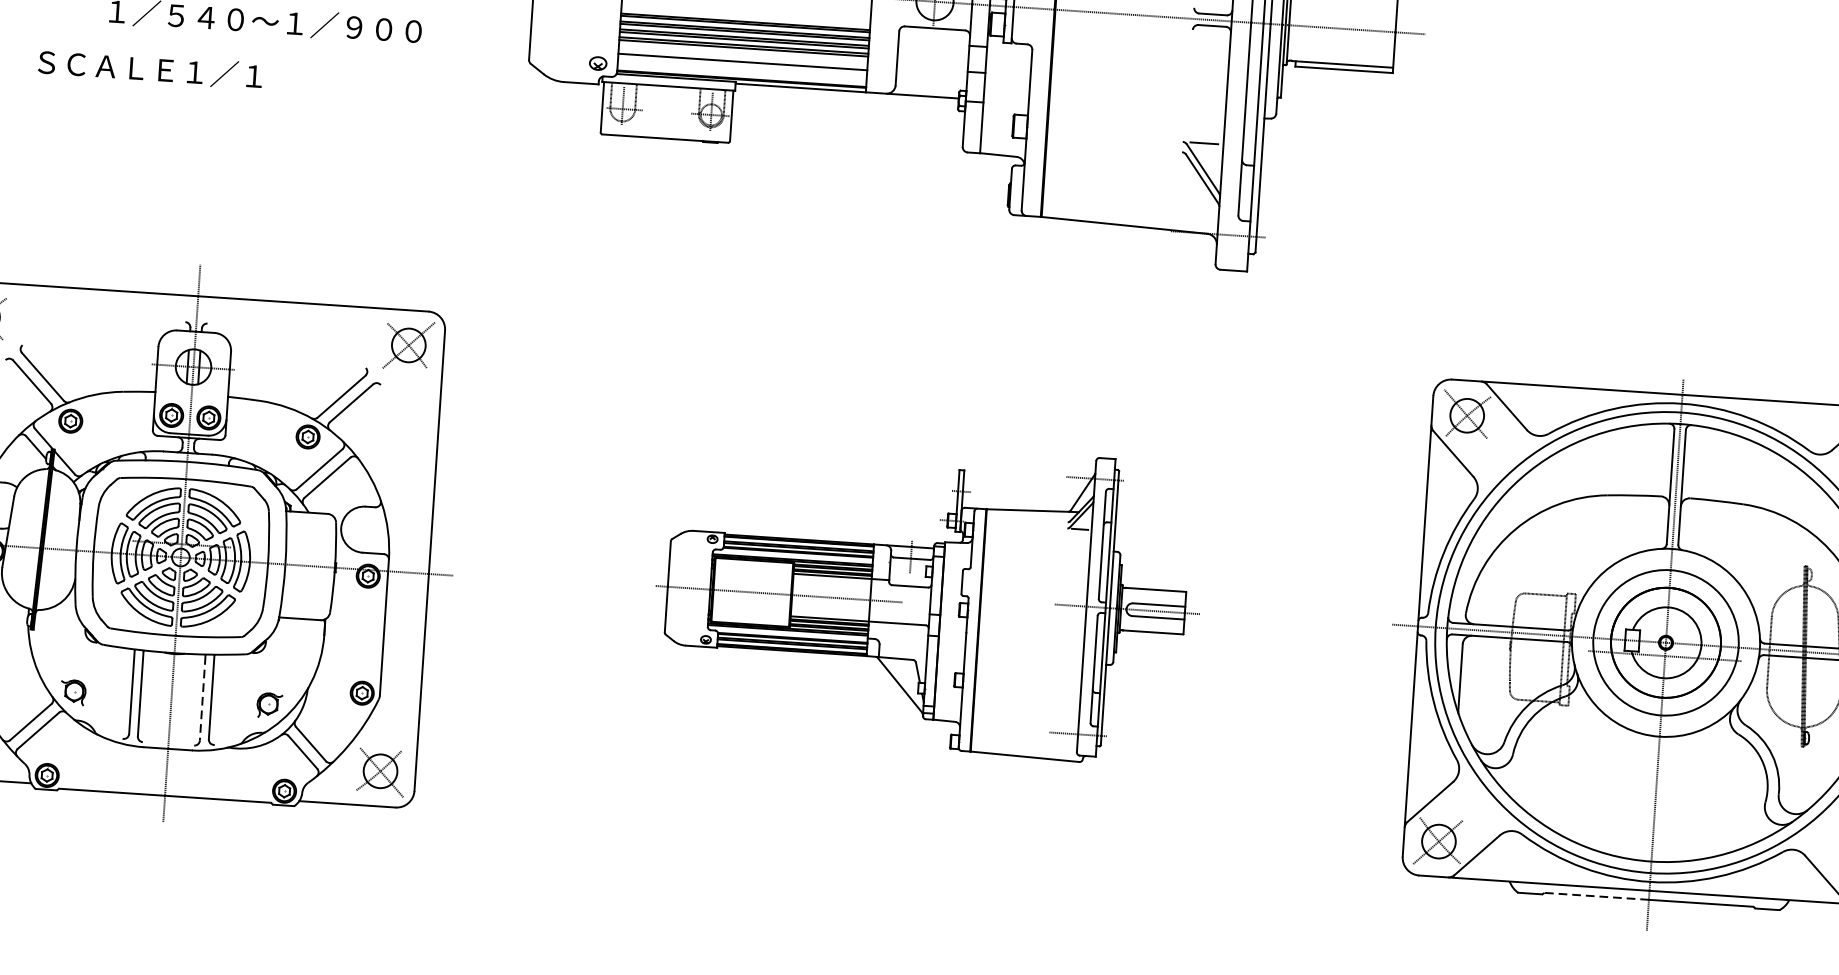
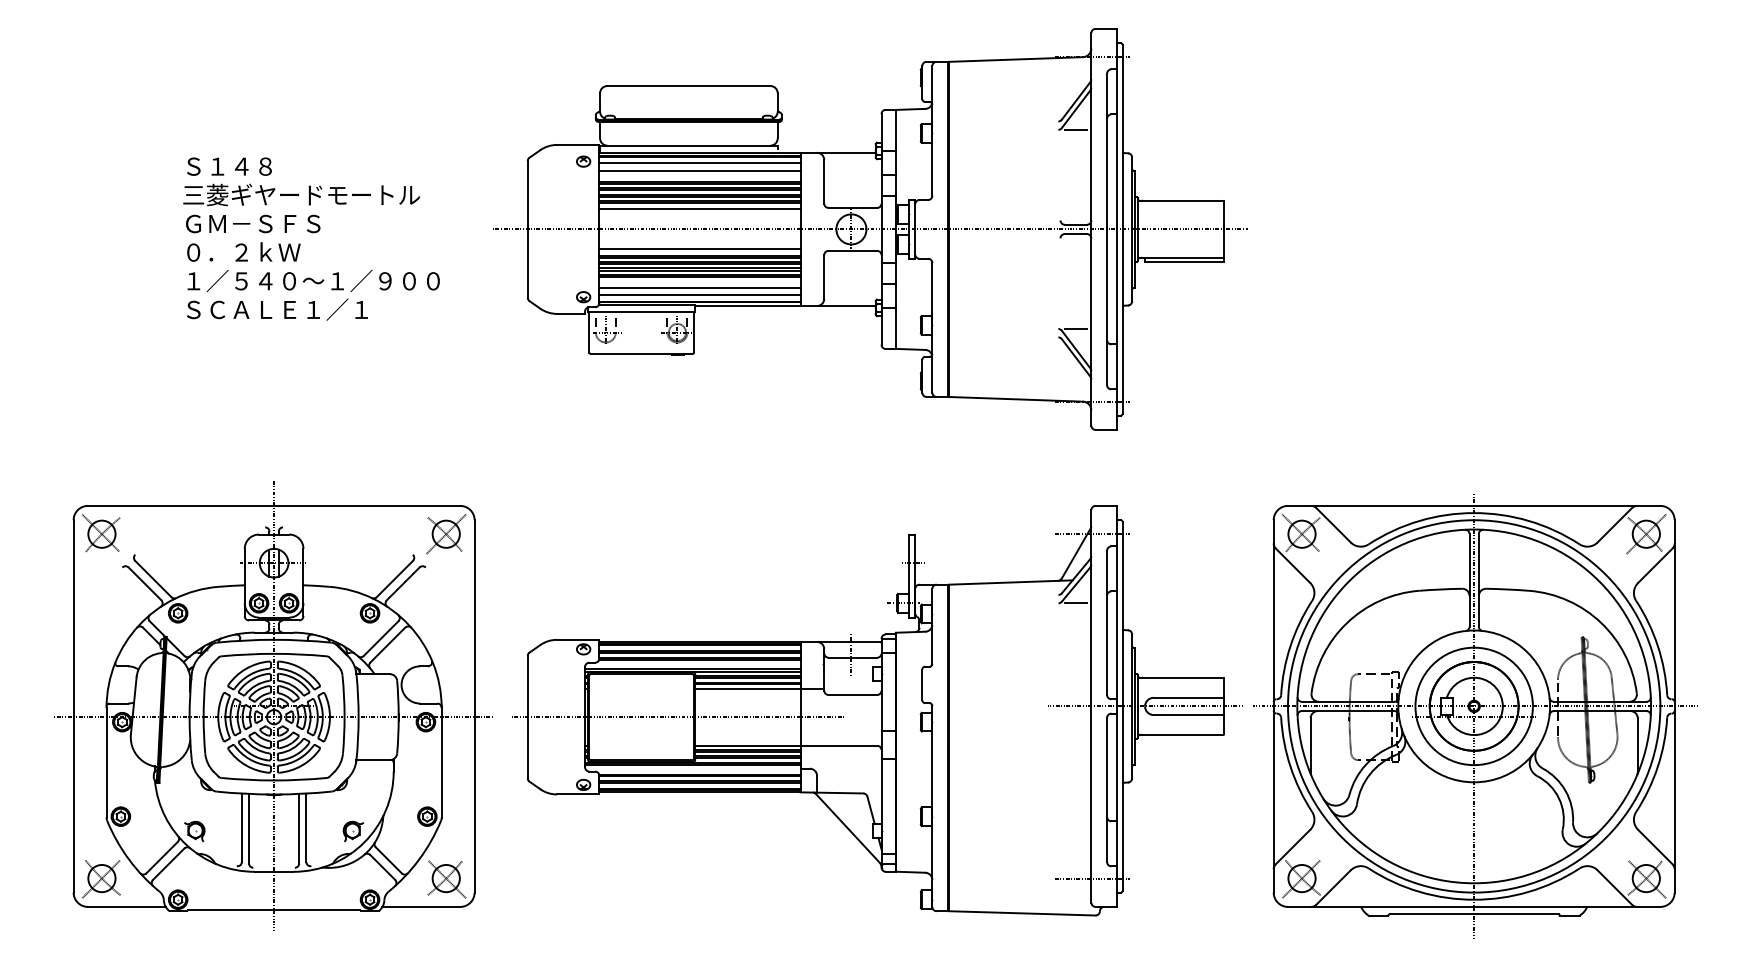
line: (745, 14) -> (699, 249), added
text: (150, 68) -> (277, 309), moved
line: (741, 70) -> (699, 295), added
part: (927, 598) -> (877, 710), size x1.67
line: (203, 698) -> (299, 829), dashed -> solid
line: (1596, 896) -> (1431, 914), dashed -> solid

